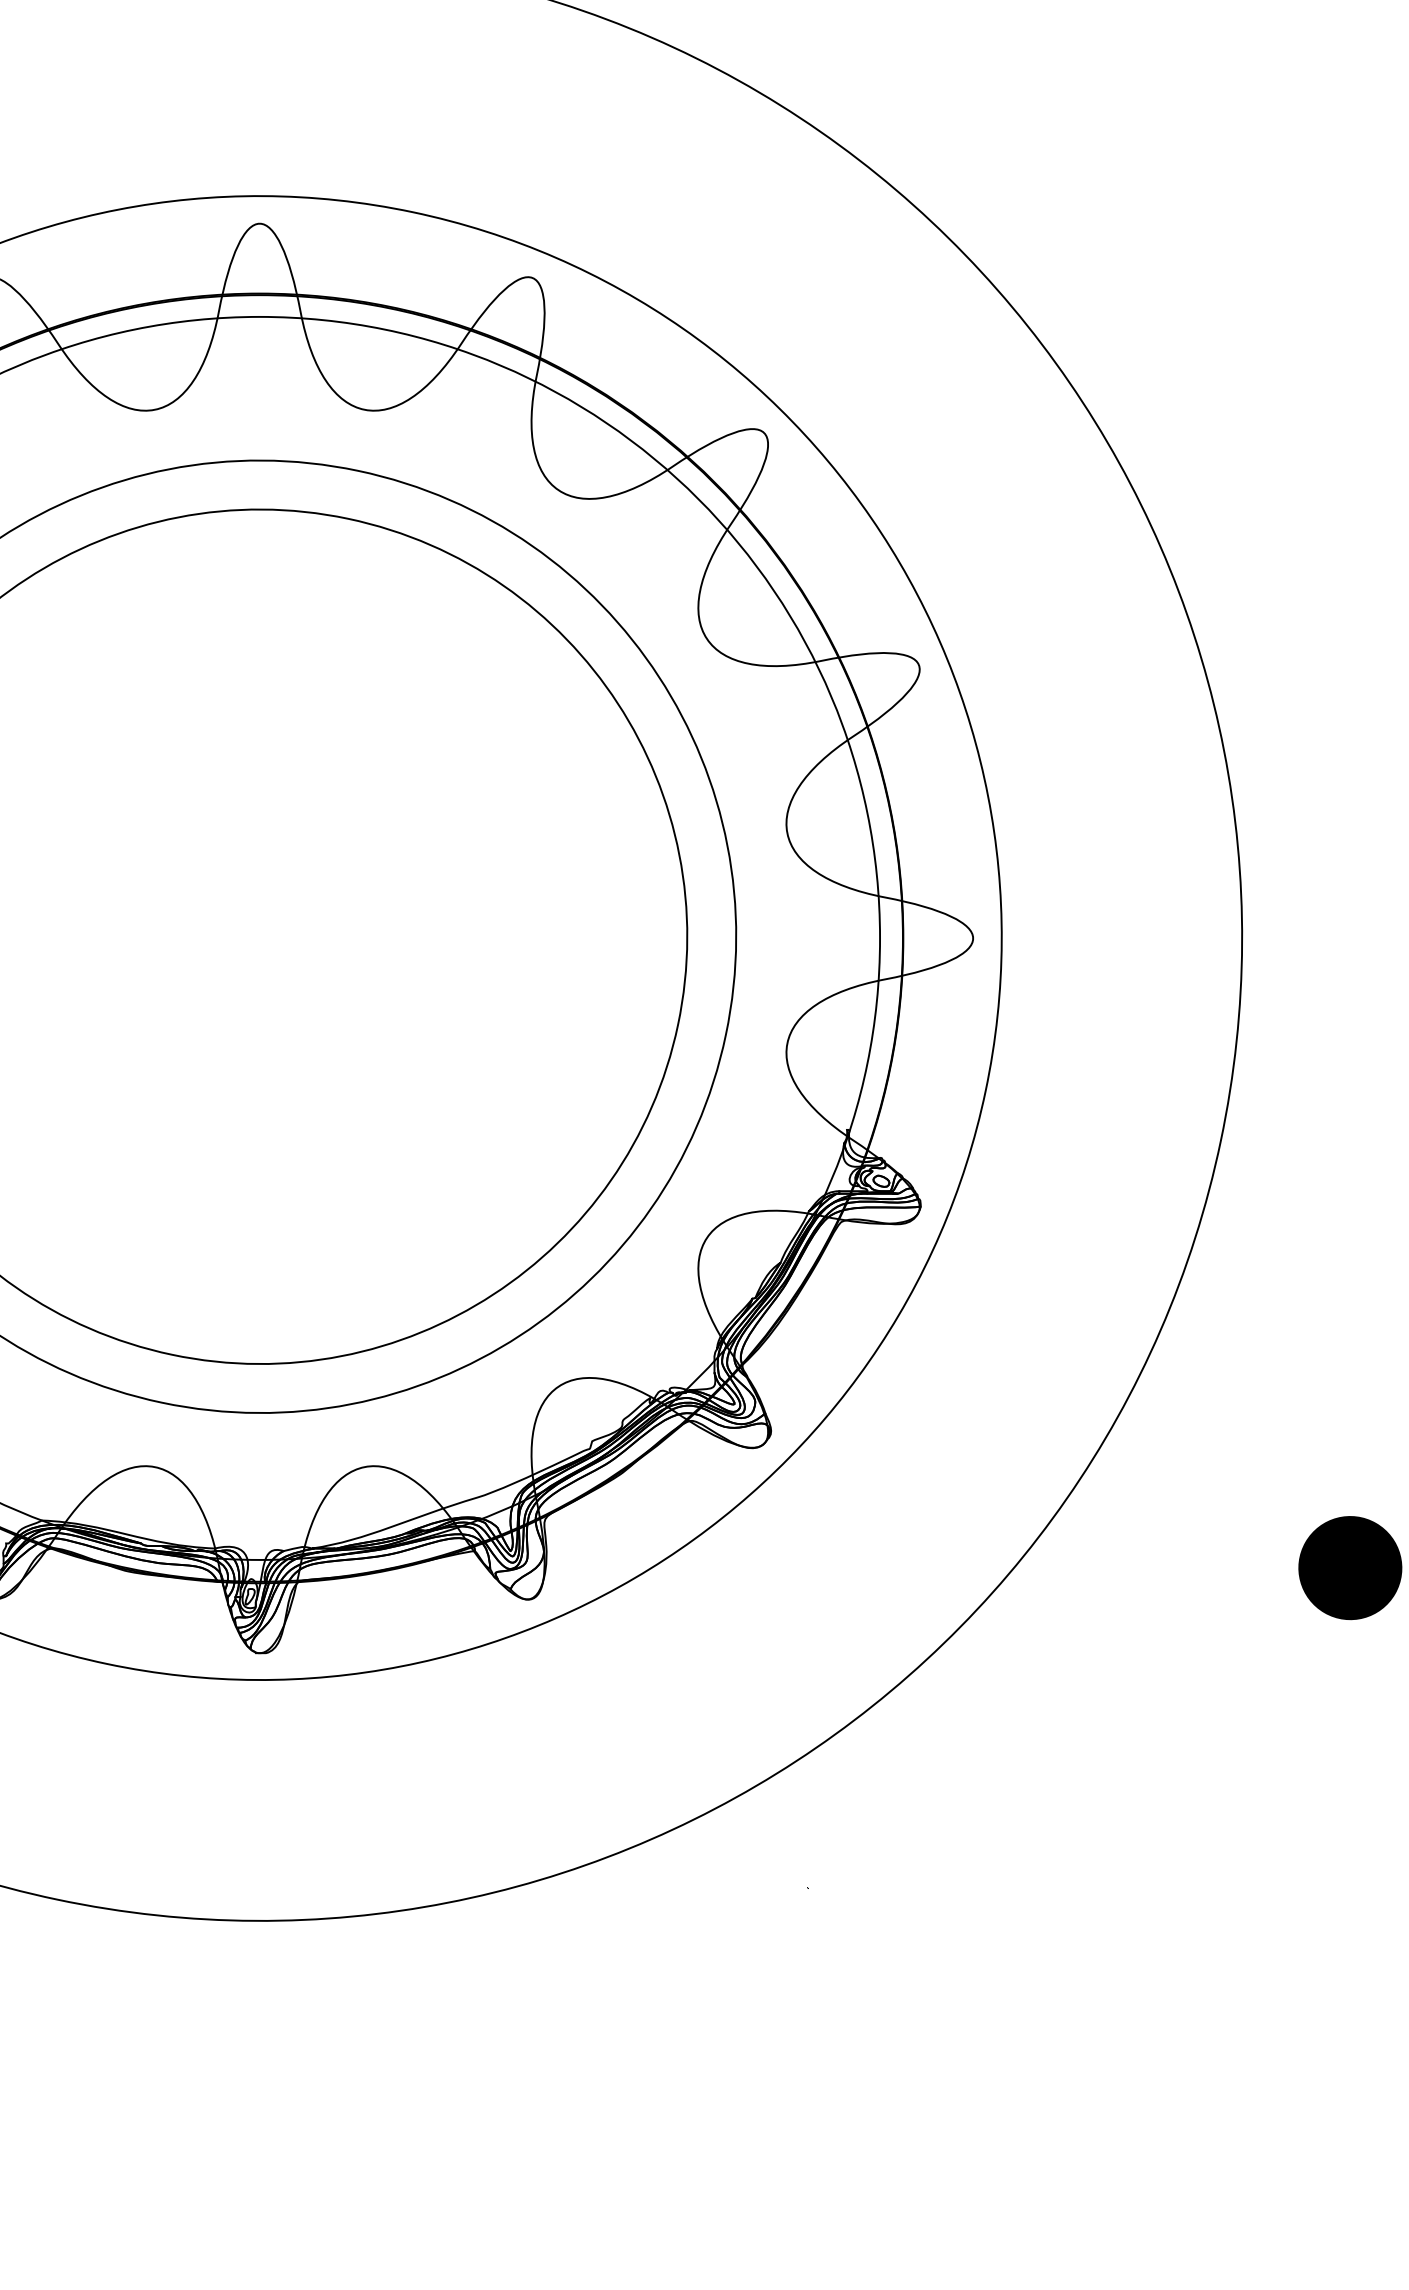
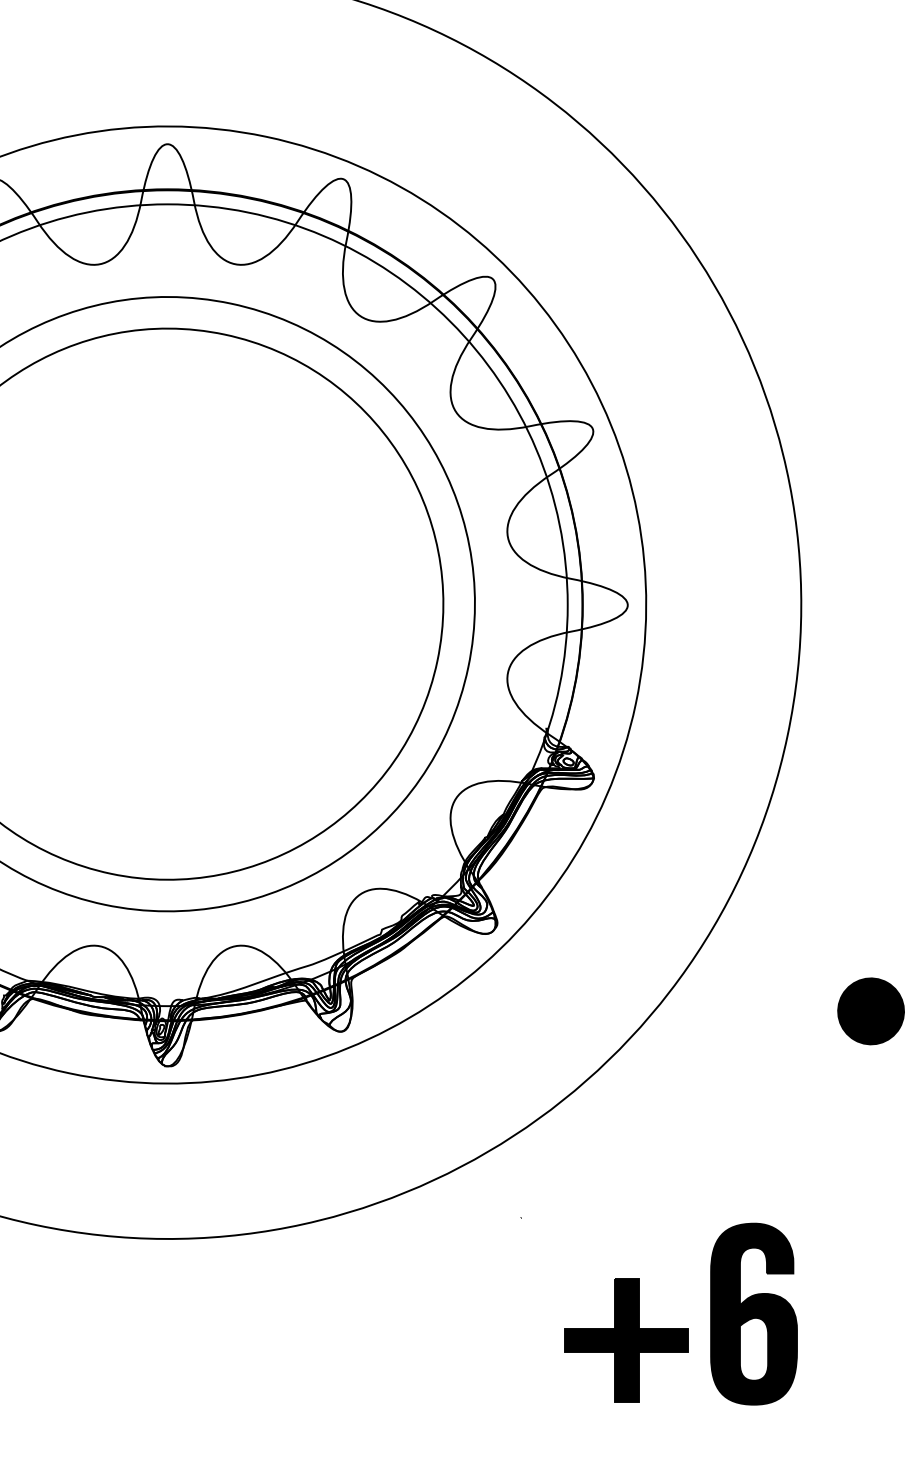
part: (1054, 2059) -> (680, 1328), added

